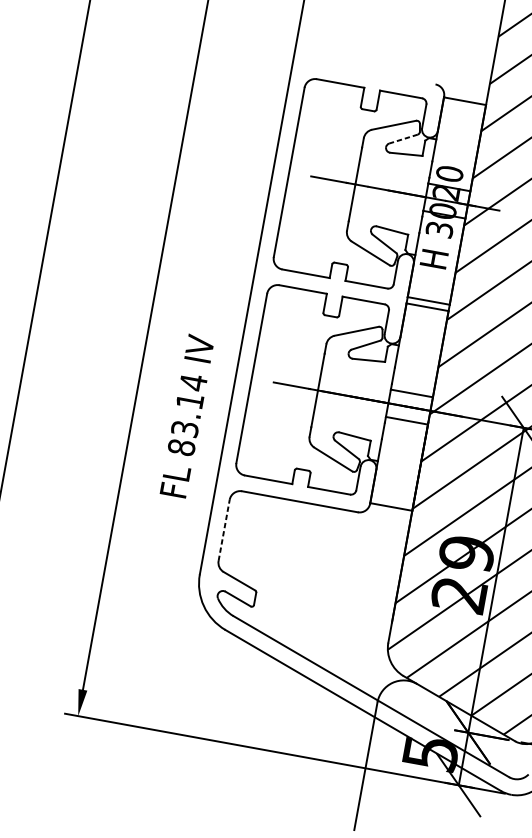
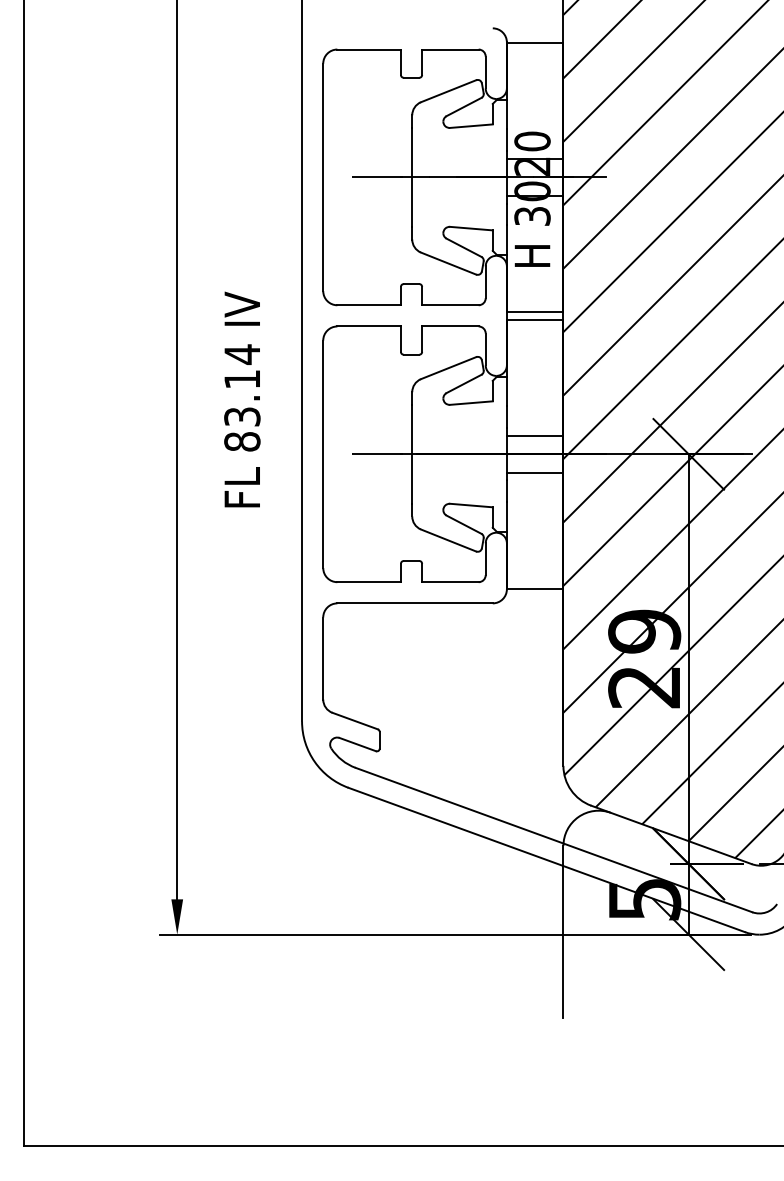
line: (403, 139) -> (464, 107), dashed -> solid
text: (187, 416) -> (242, 399), moved
line: (224, 530) -> (323, 658), dashed -> solid

